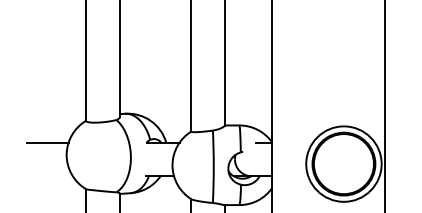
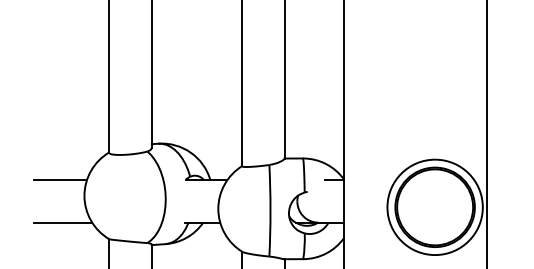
line: (49, 176) -> (62, 223), added

